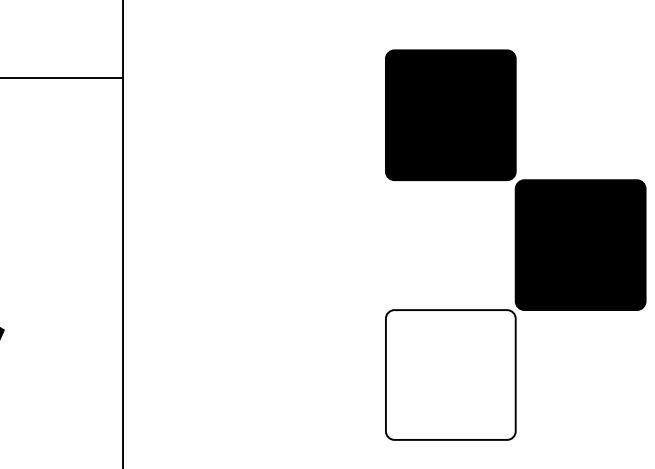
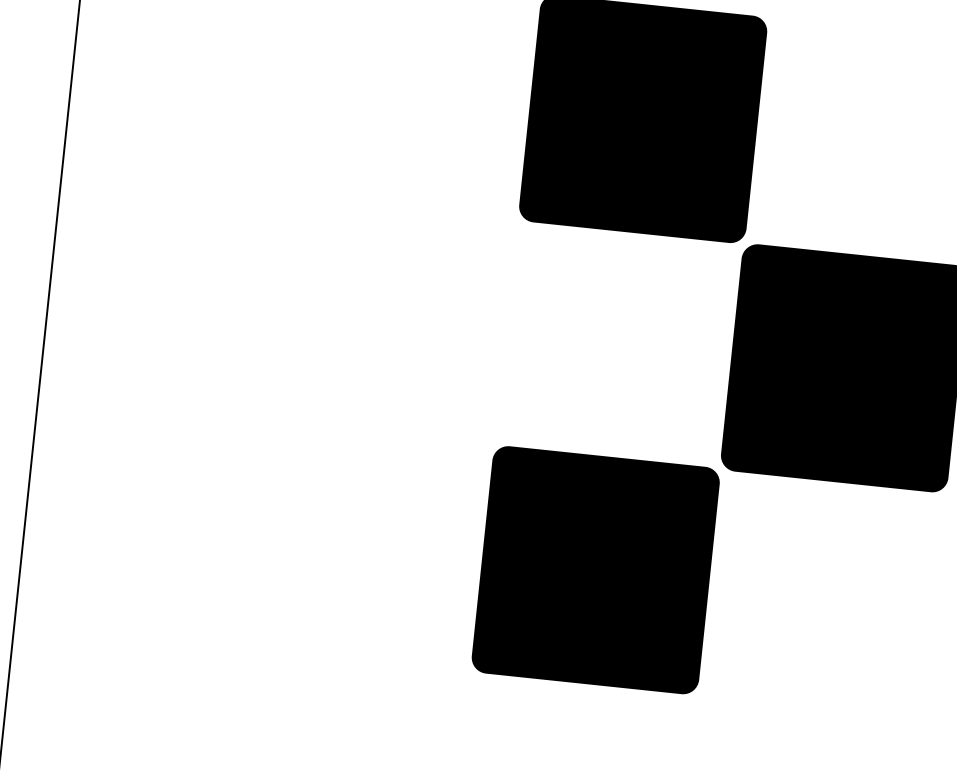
fill: (450, 374) -> (595, 569), added

